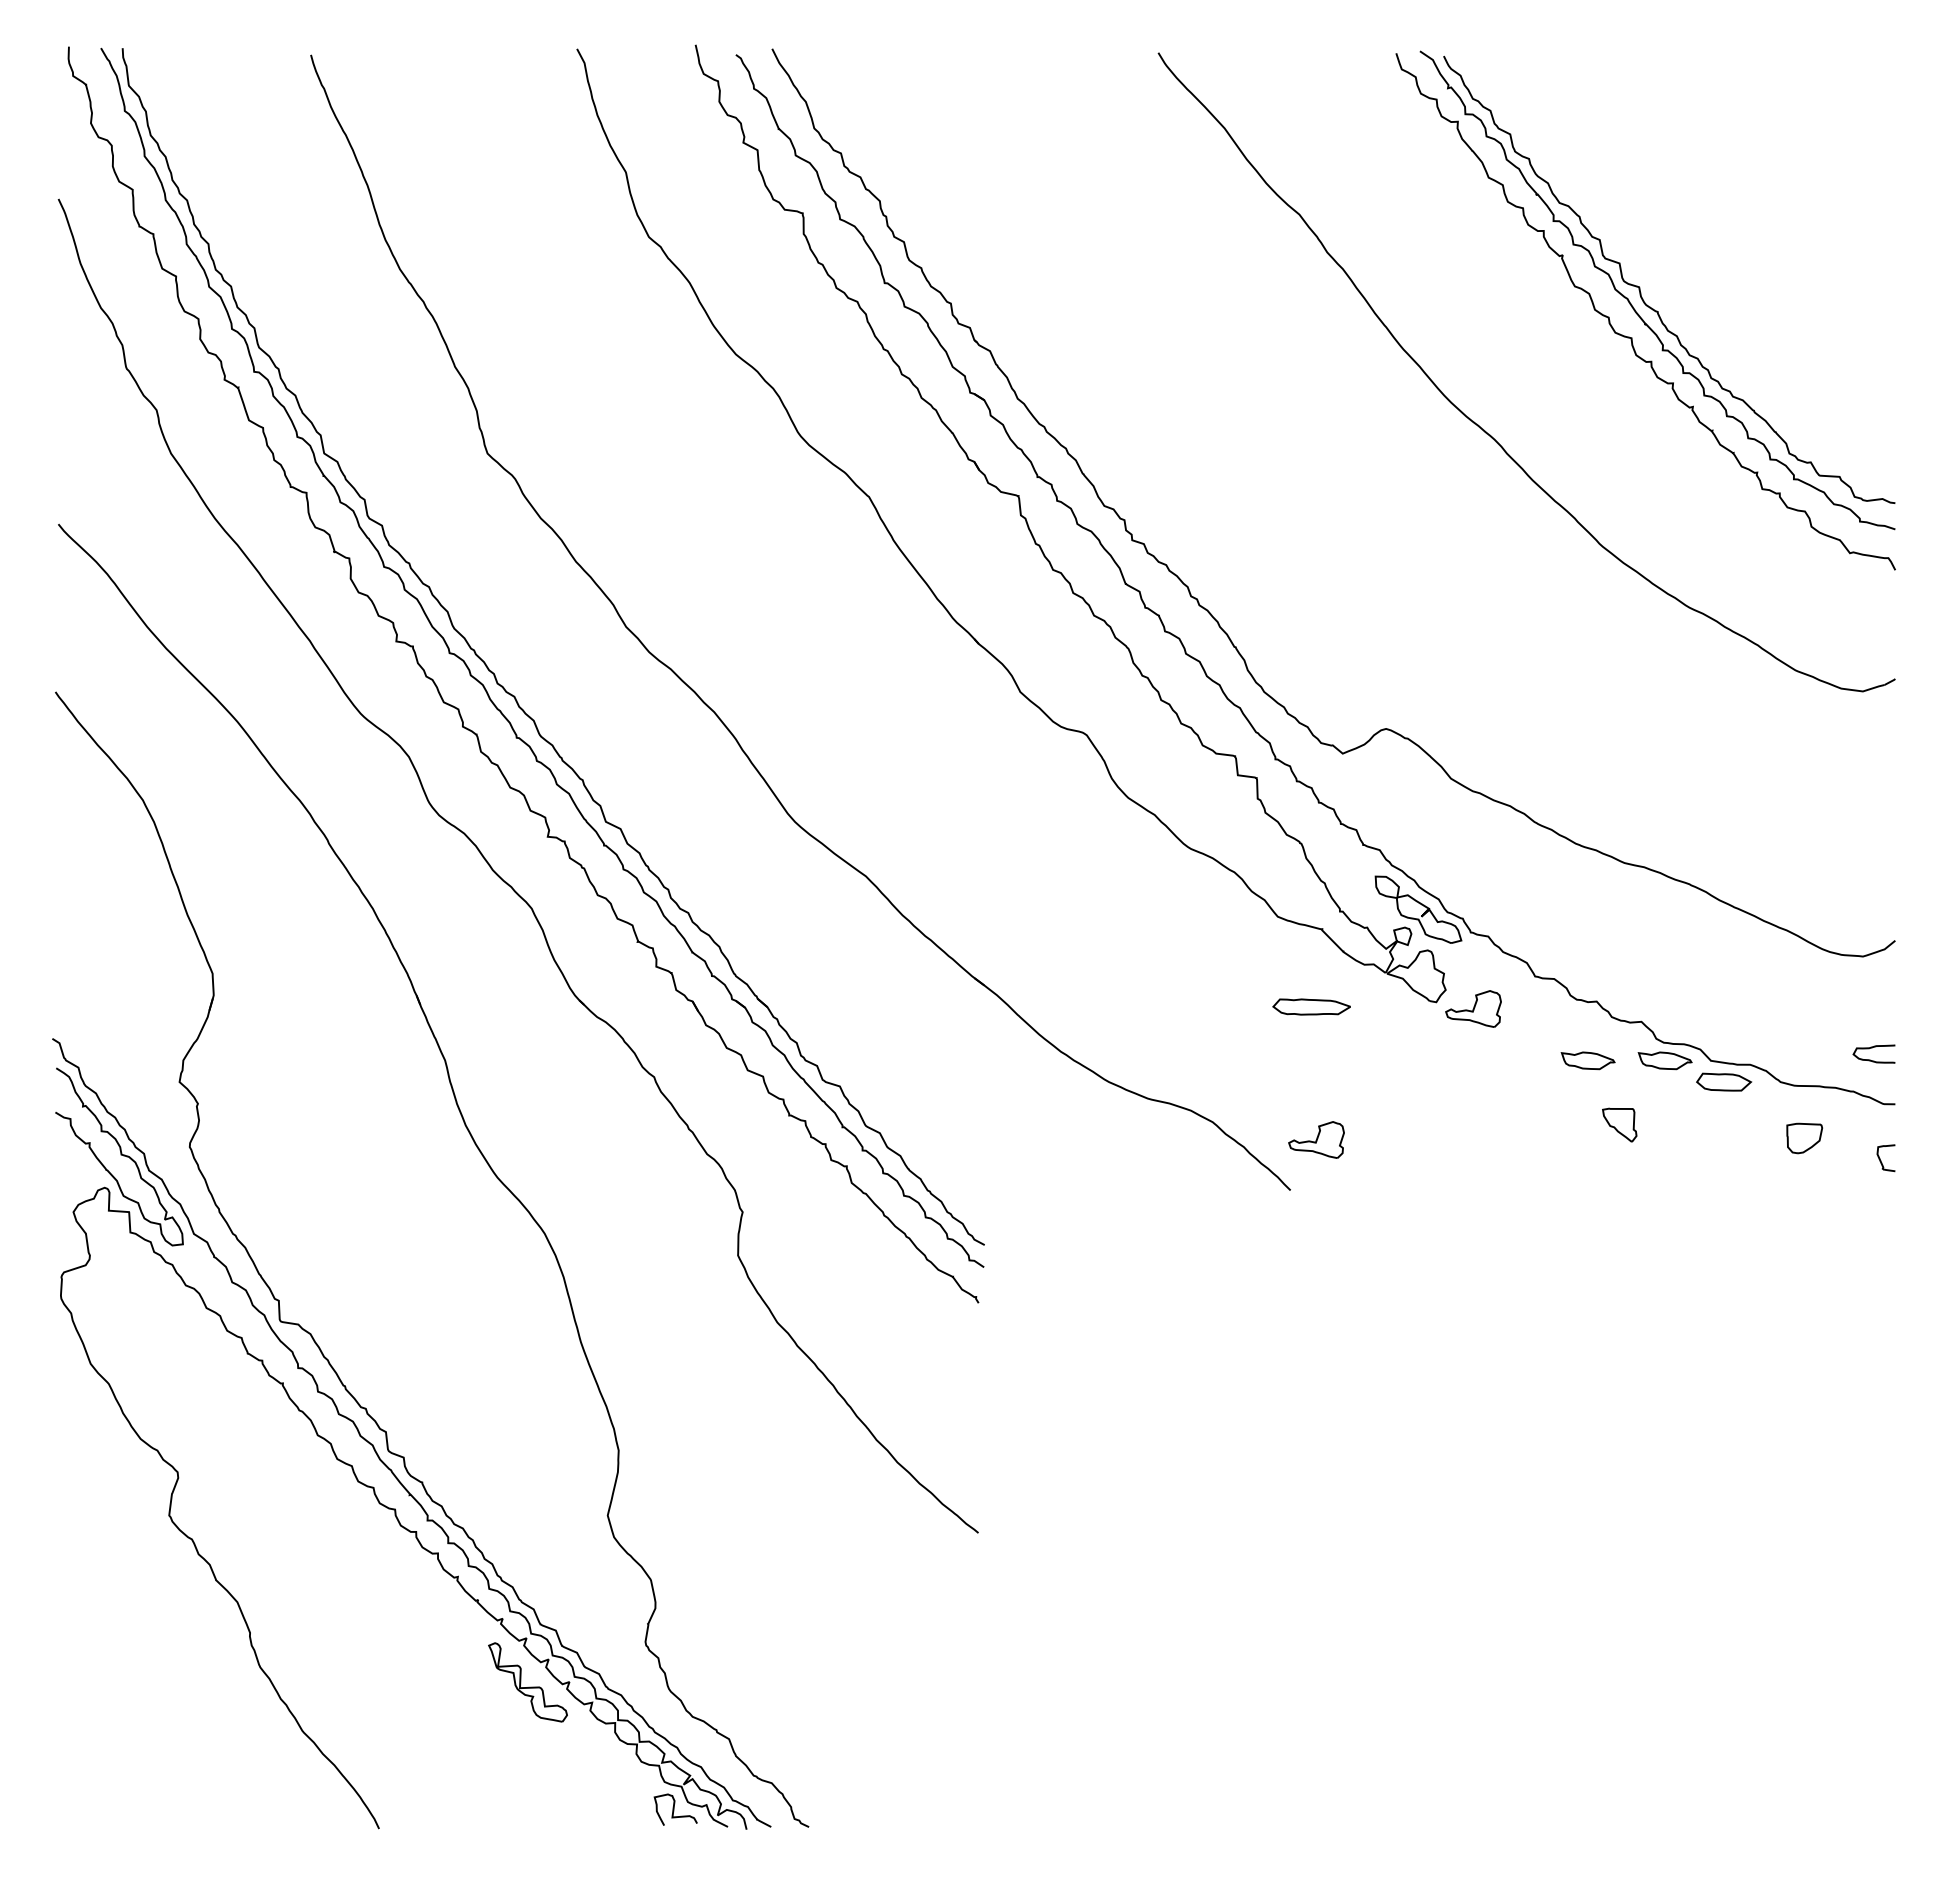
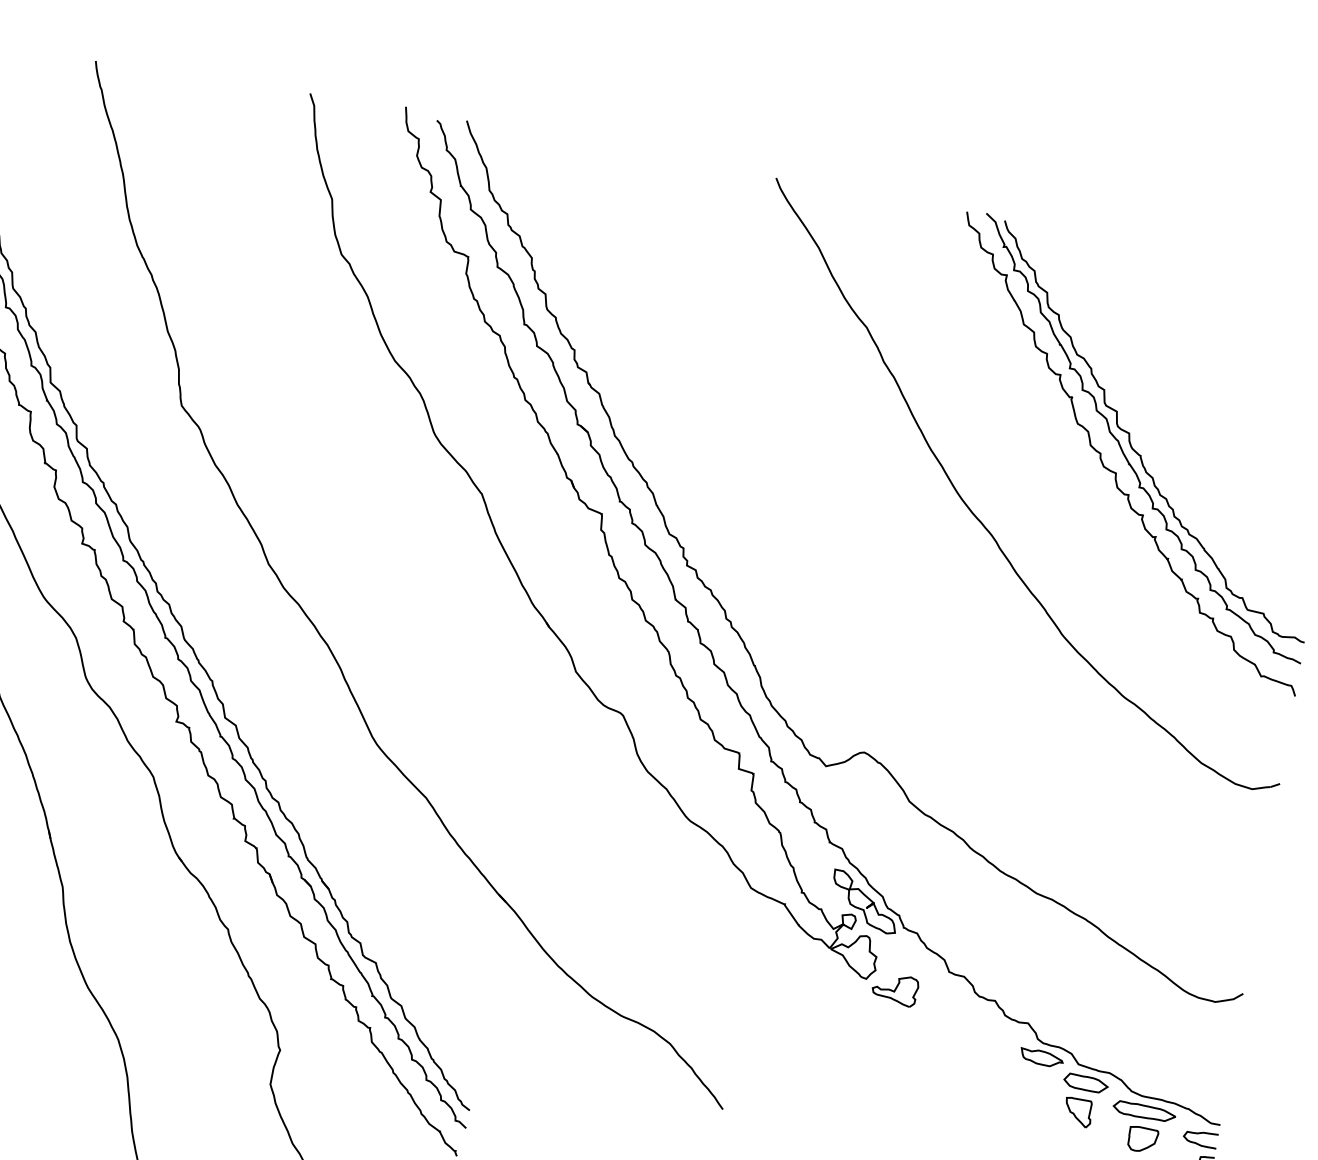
part: (1311, 1006) -> (1144, 1111), moved
curve: (1872, 1048) -> (1199, 1134), moved
part: (1587, 1060) -> (979, 1046), removed
part: (1619, 1124) -> (1078, 1112), moved
part: (1316, 1139) -> (750, 1072), removed

